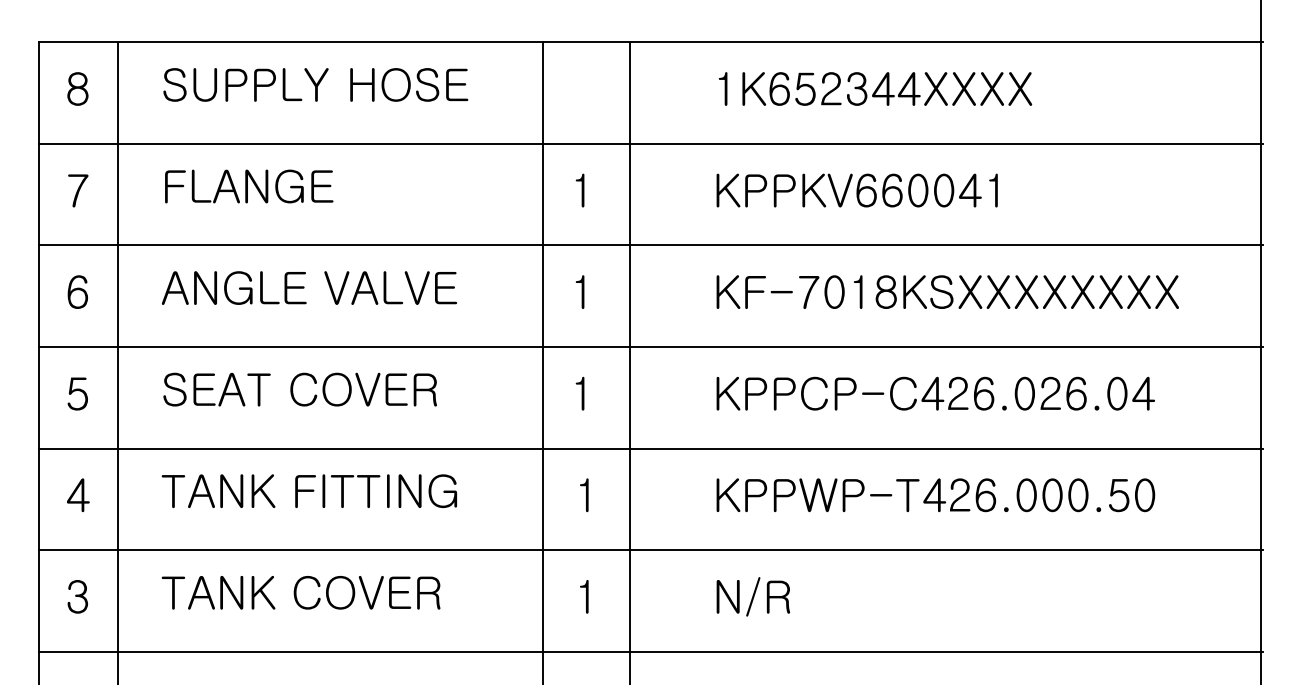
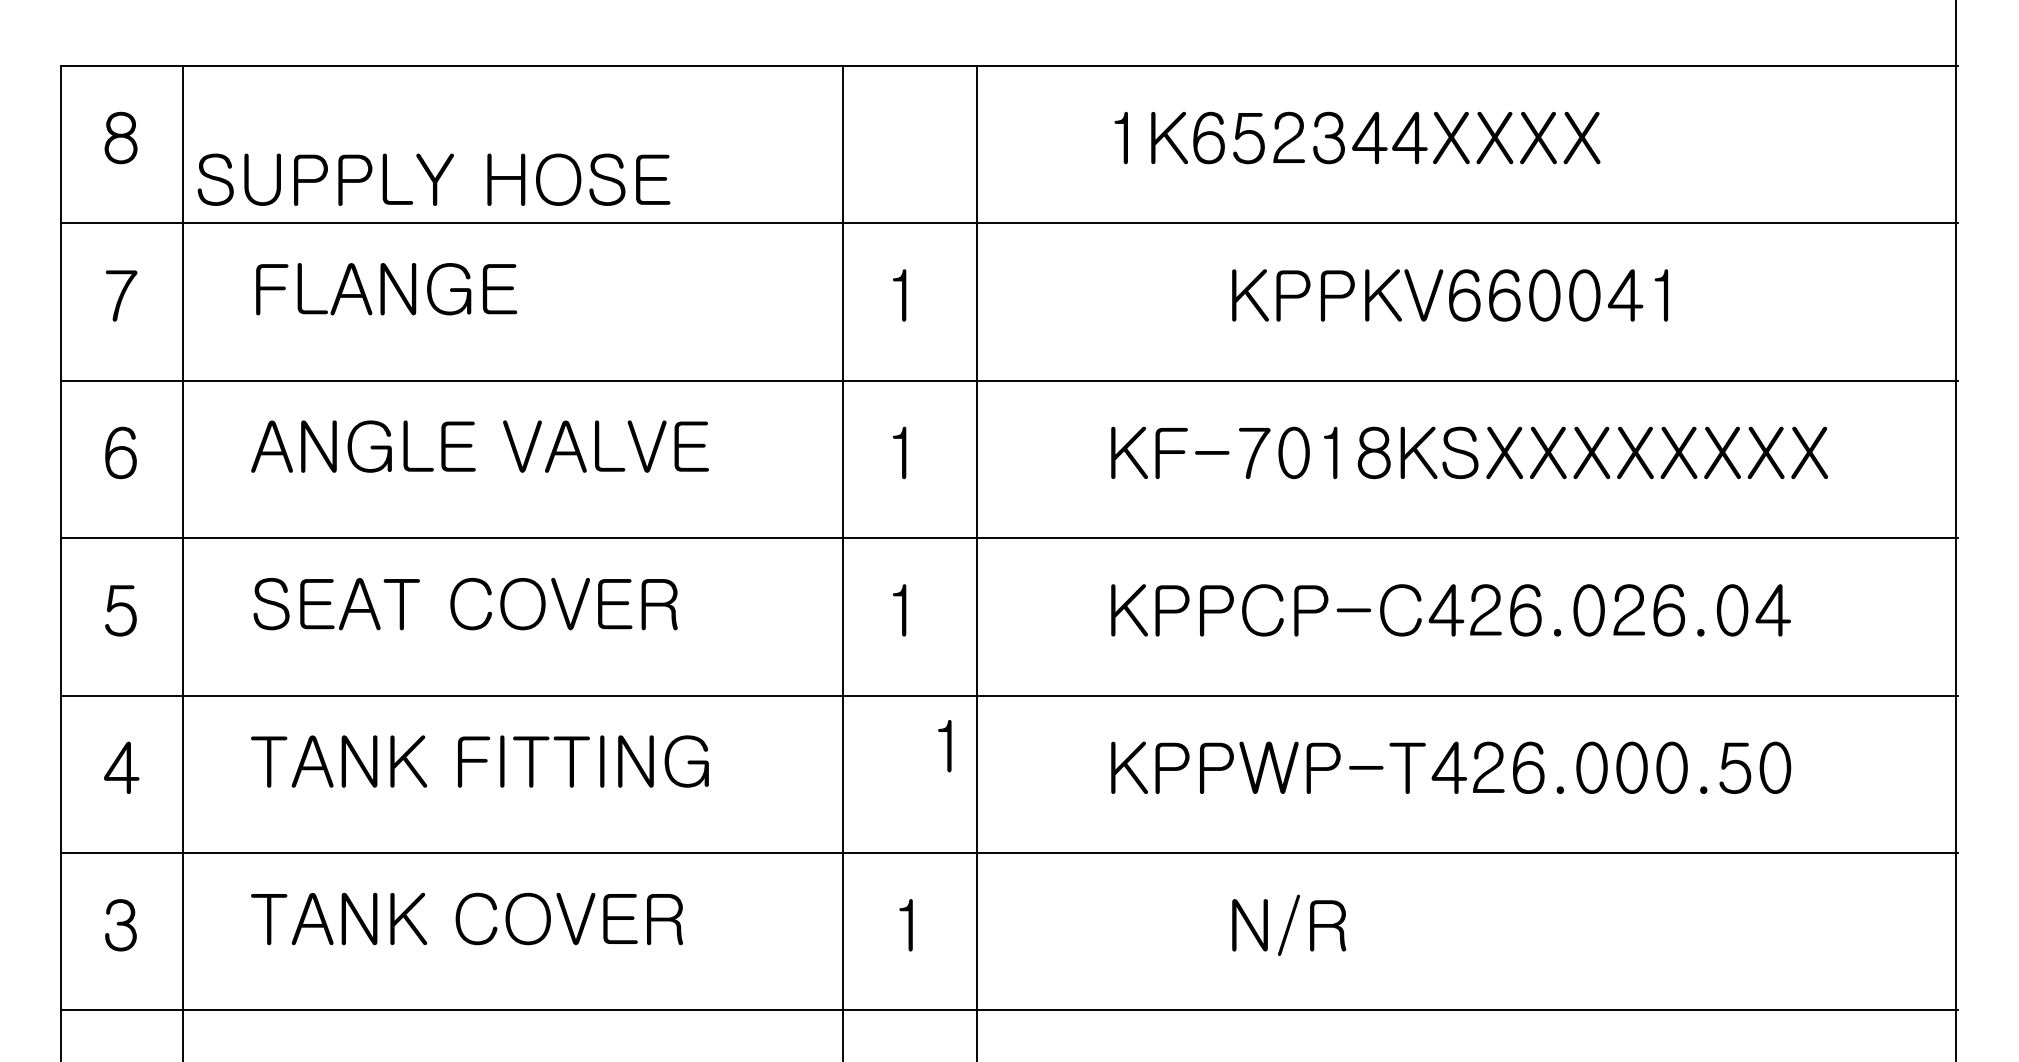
text: (315, 84) -> (433, 179), moved
text: (856, 190) -> (1449, 295), moved
text: (584, 495) -> (945, 746), moved
text: (753, 596) -> (1289, 924), moved

